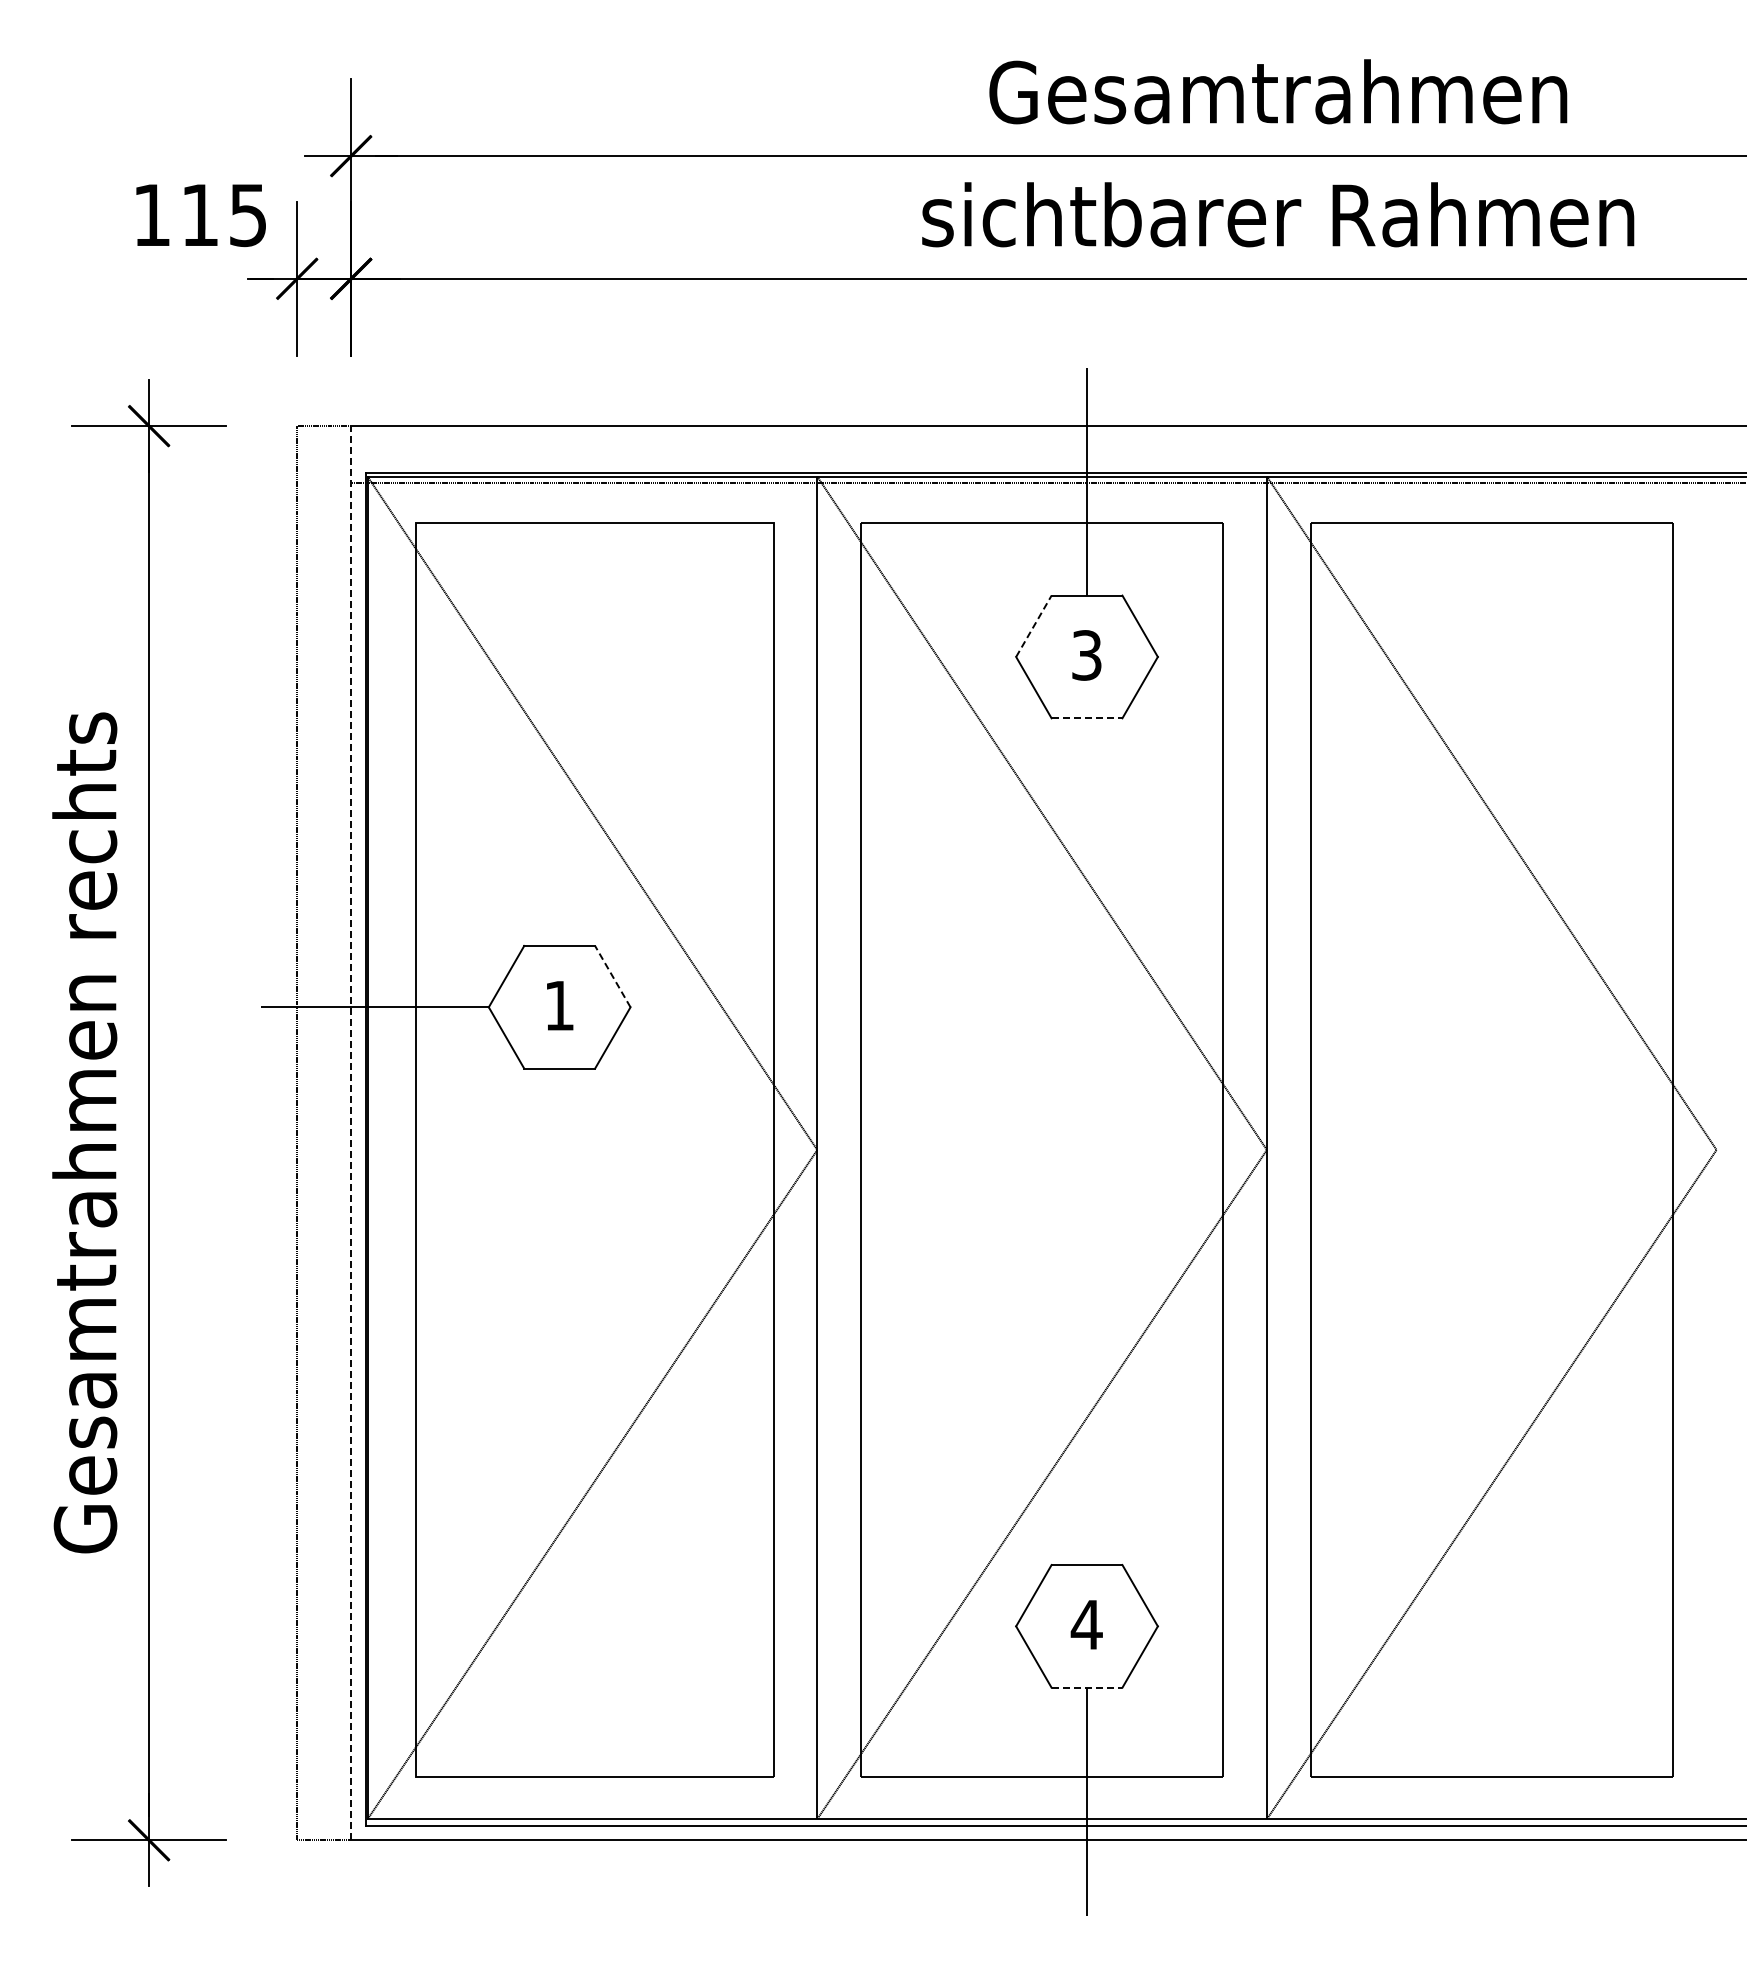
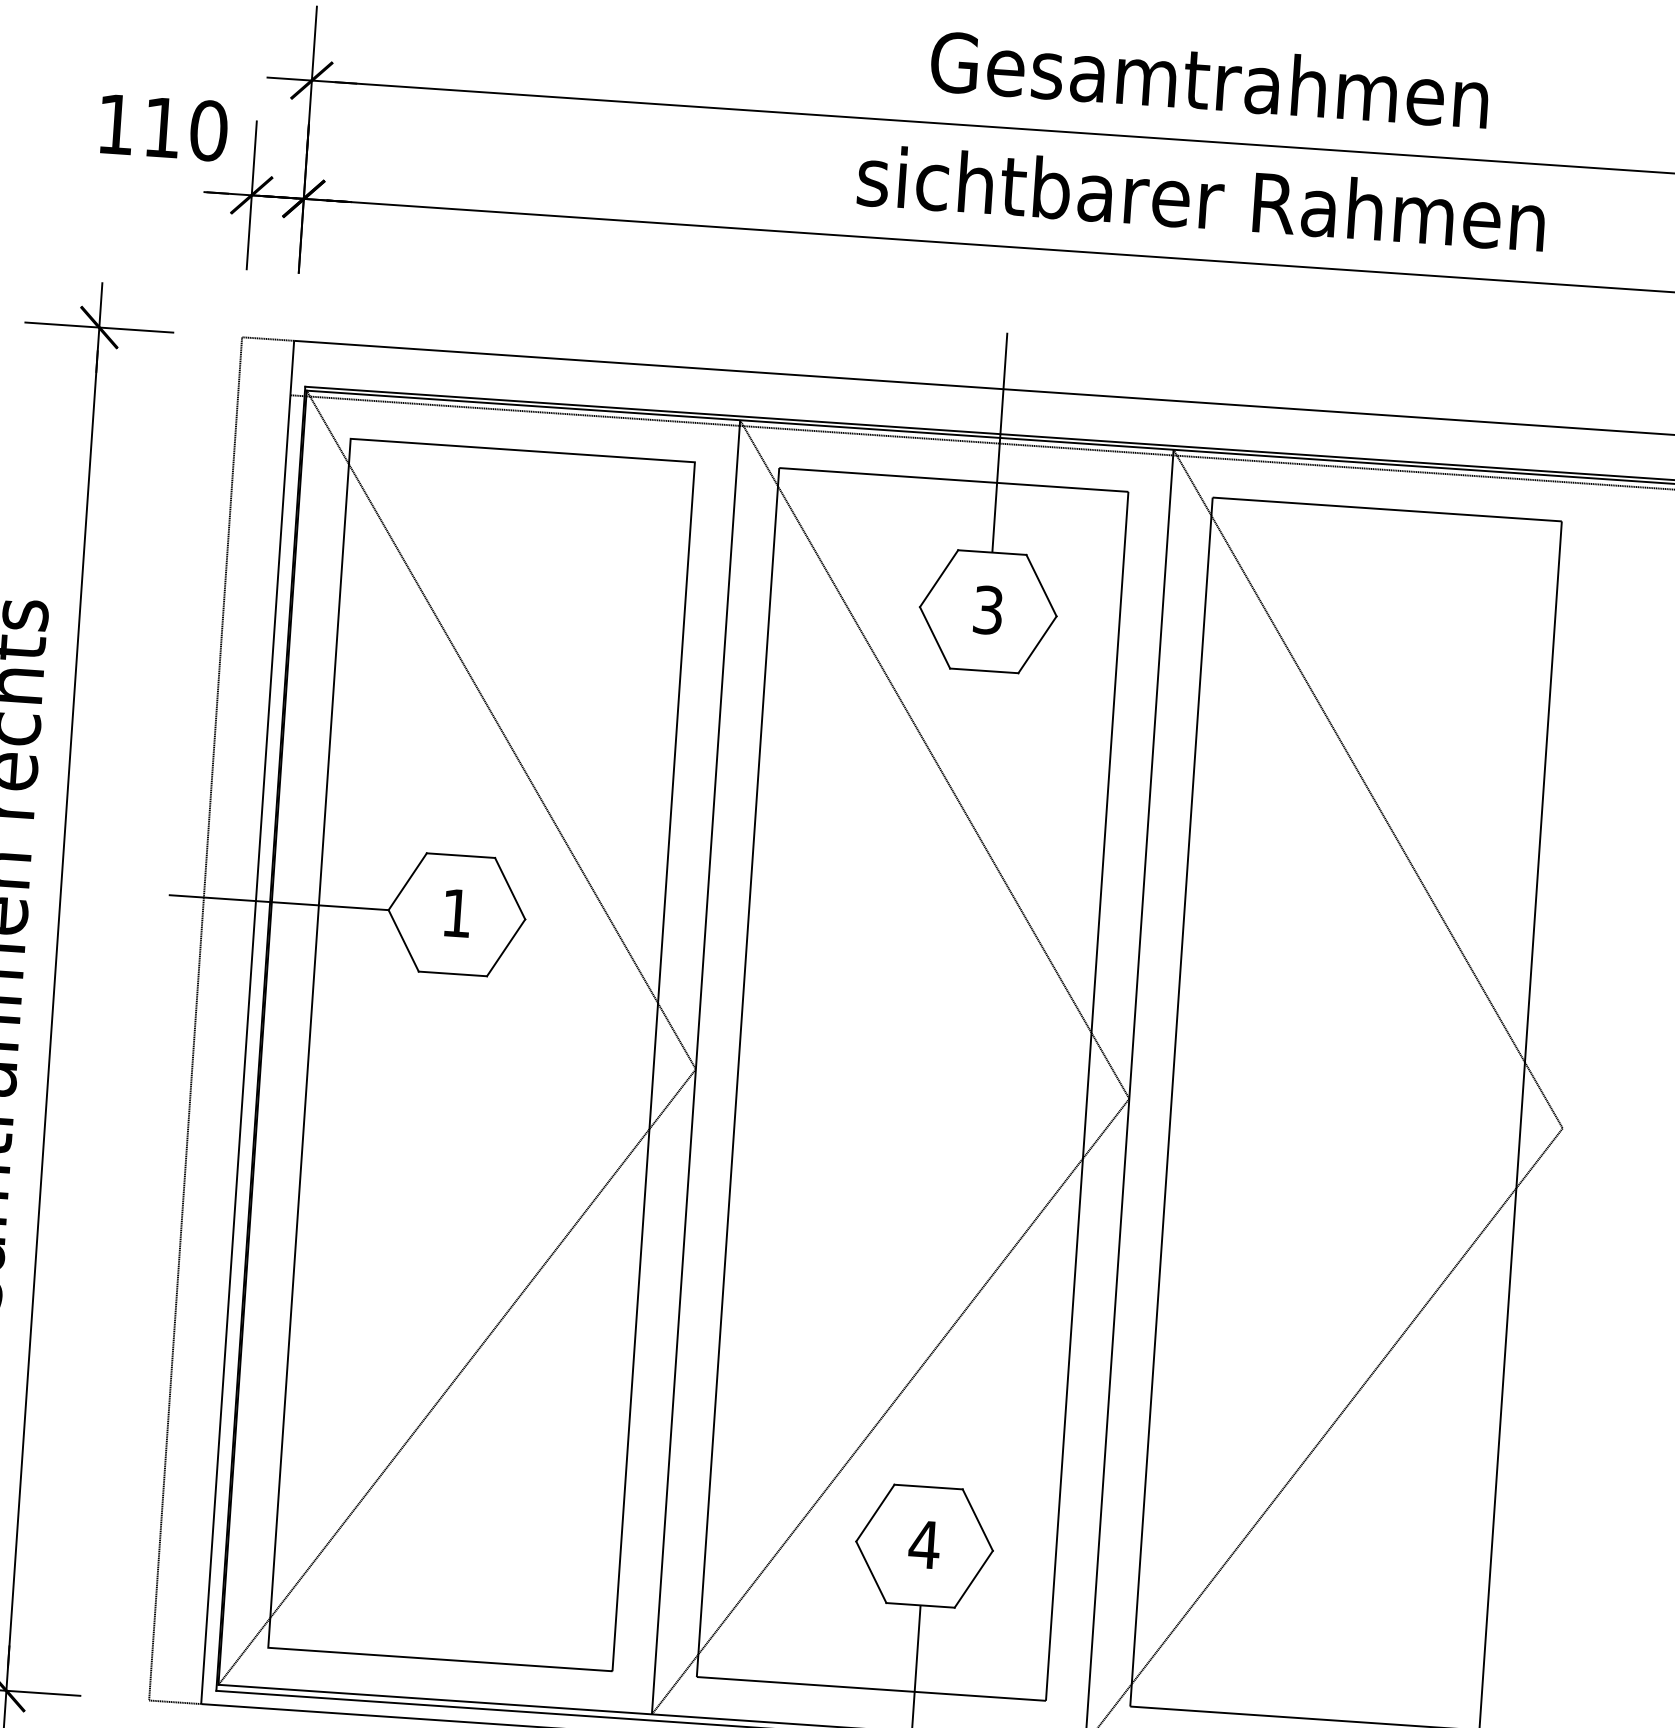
text: (248, 215) -> (209, 131), 115 -> 110
line: (1034, 625) -> (939, 577), dashed -> solid
line: (1087, 718) -> (984, 671), dashed -> solid
line: (612, 976) -> (509, 888), dashed -> solid
line: (351, 1132) -> (248, 1021), dashed -> solid
line: (1087, 1687) -> (921, 1605), dashed -> solid

